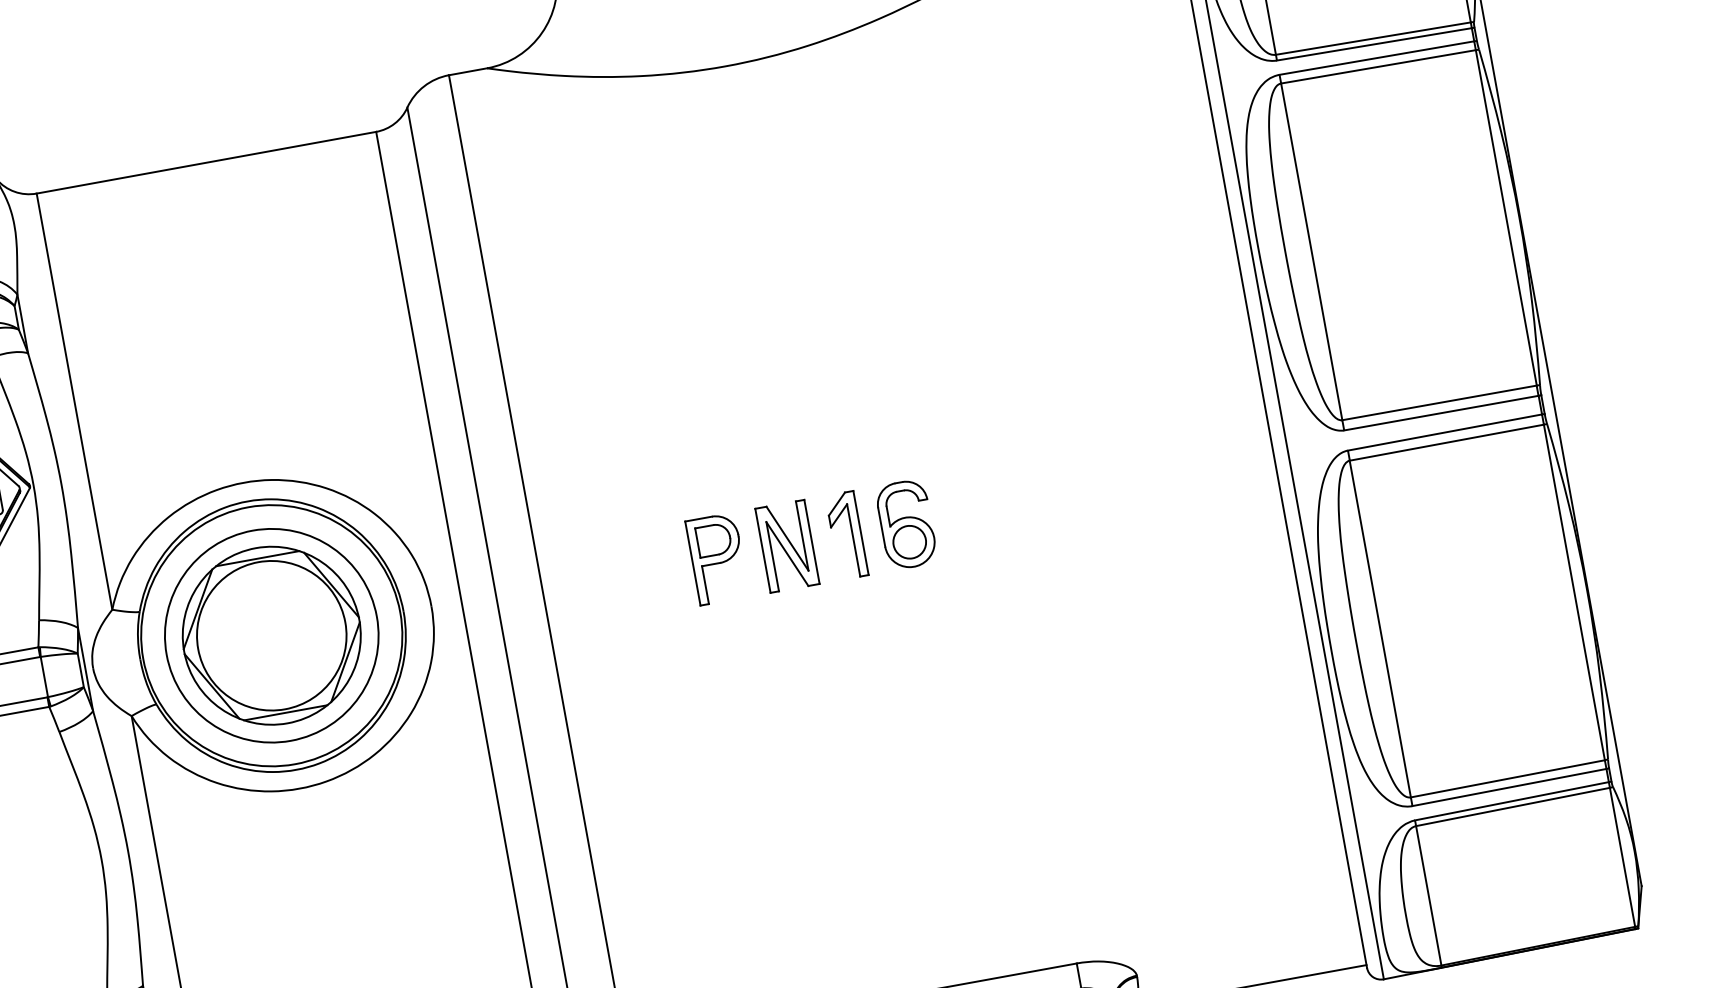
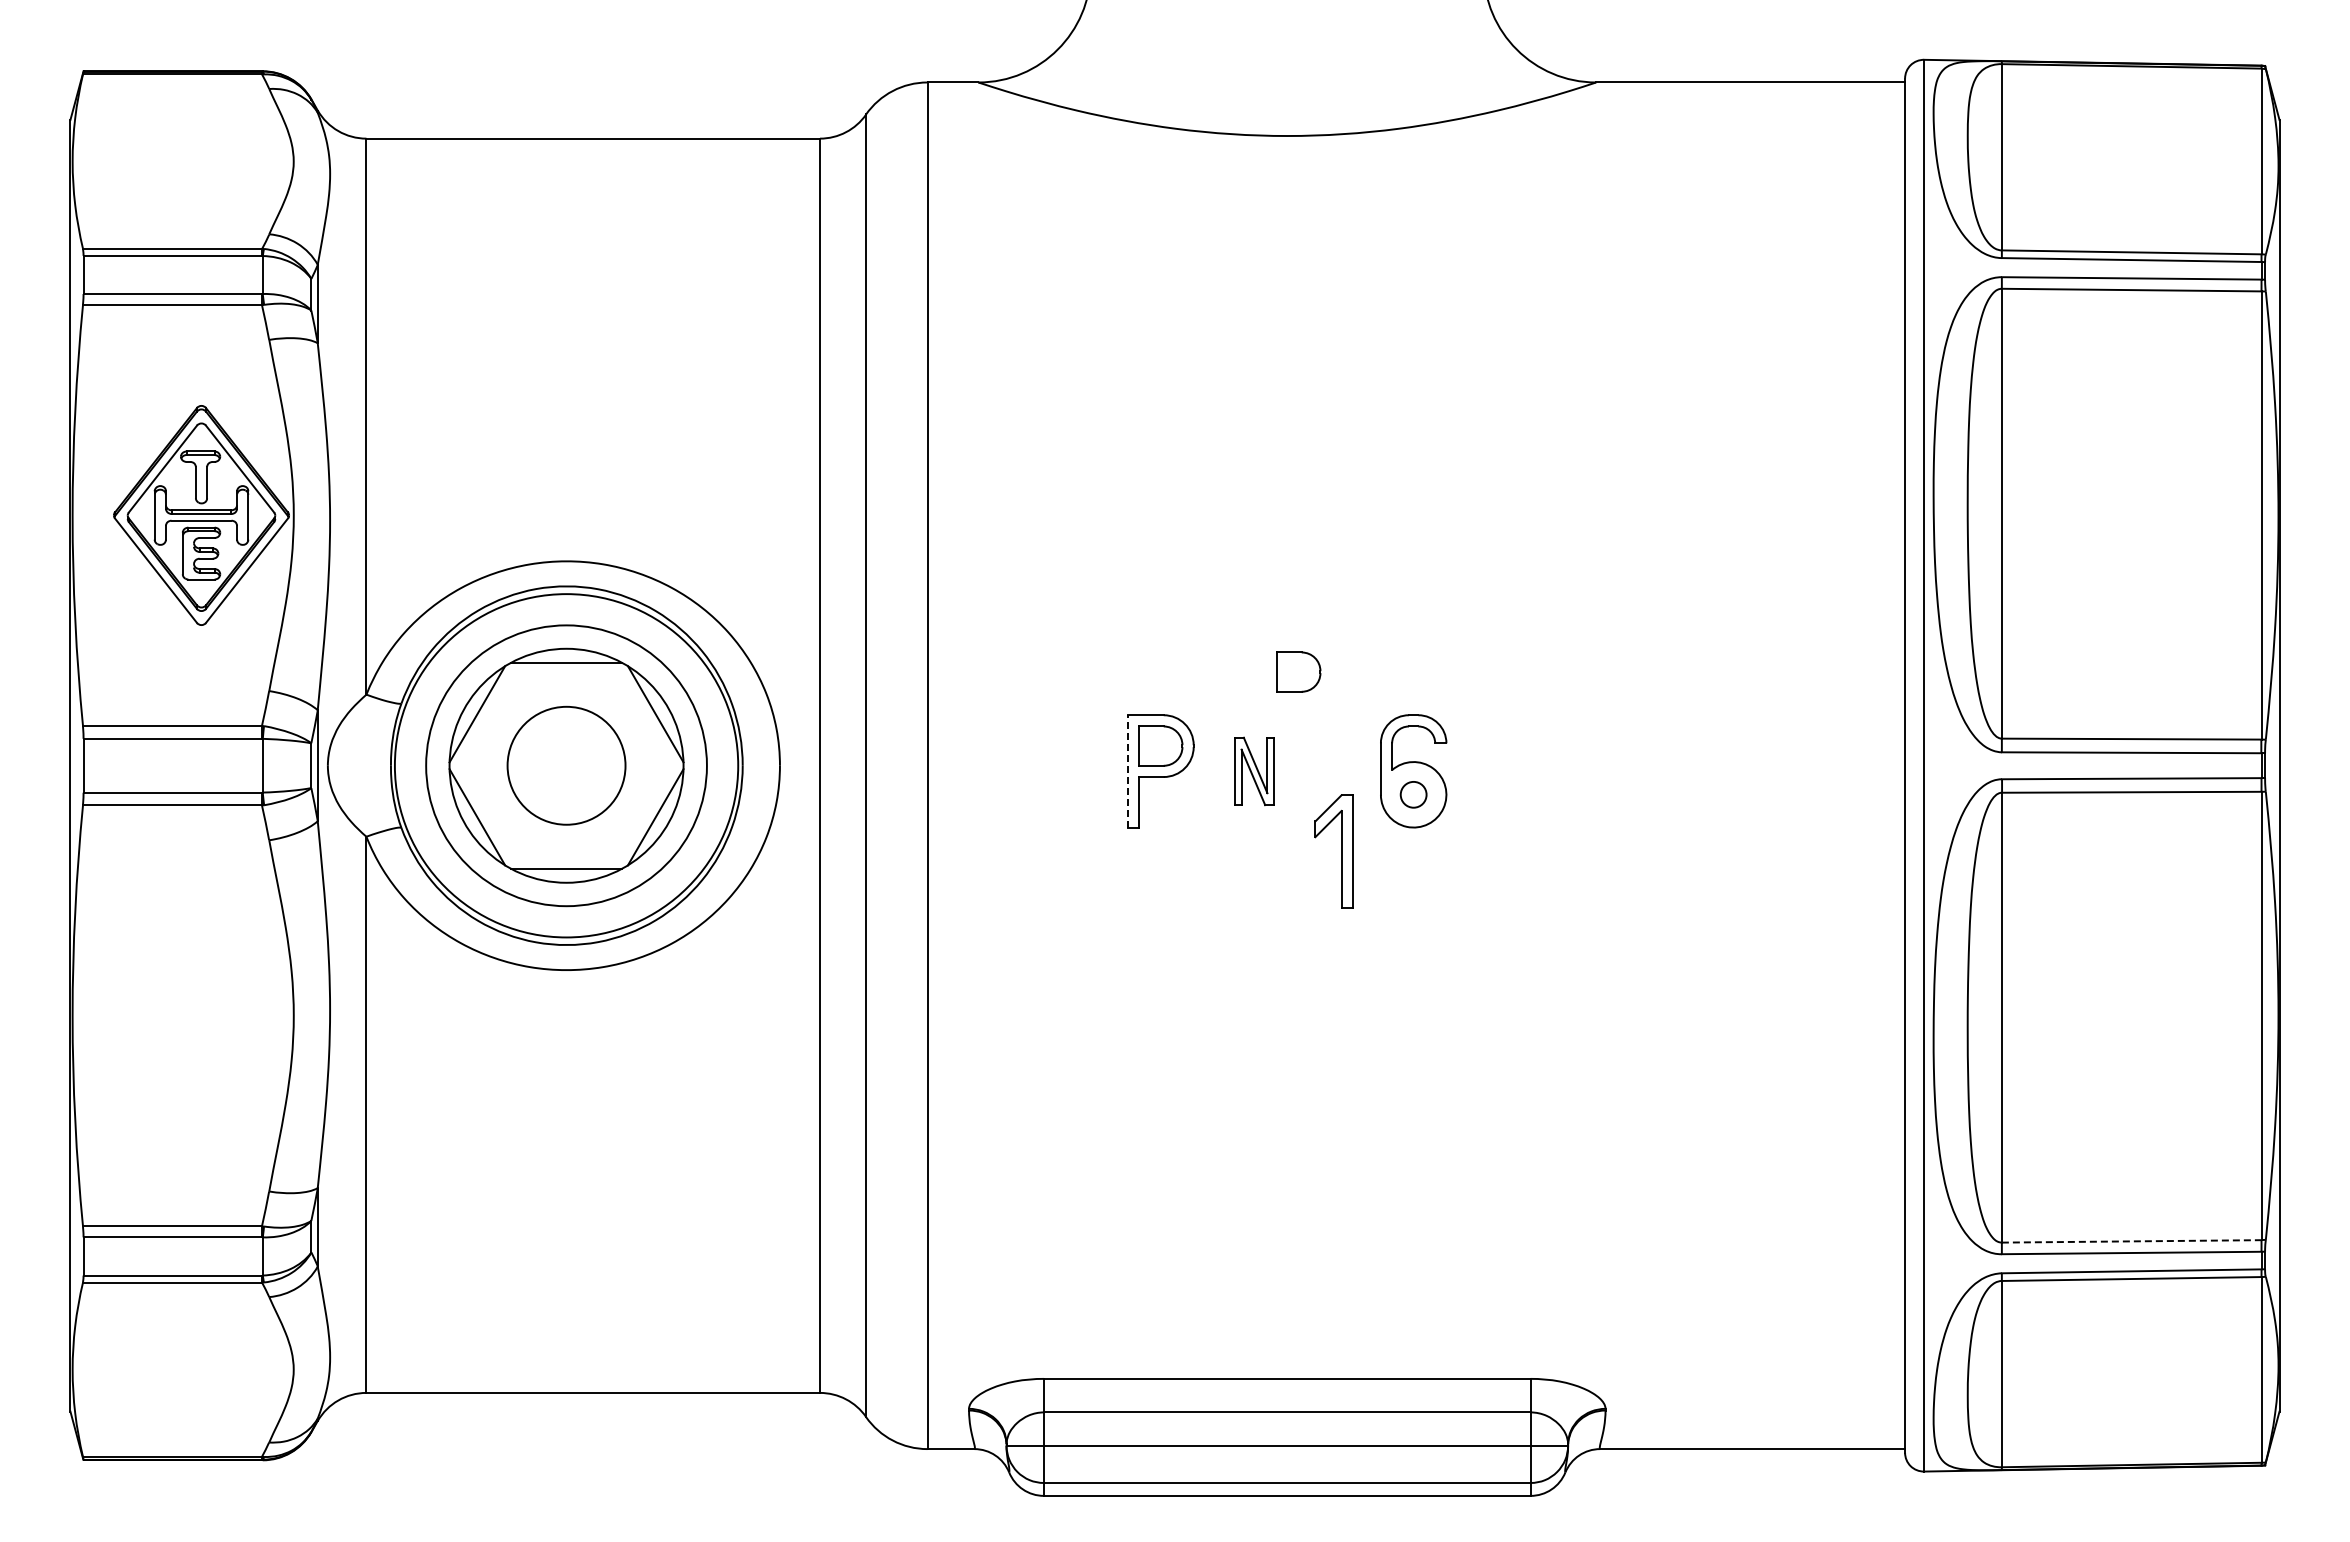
part: (806, 465) -> (1298, 671), added
part: (852, 534) -> (1341, 851), moved
circle: (909, 542) -> (1413, 794), size x0.6
part: (787, 546) -> (1254, 771), size x0.6
line: (693, 562) -> (1128, 770), solid -> dashed
circle: (271, 635) -> (566, 765), size x0.6
line: (1507, 778) -> (2131, 1241), solid -> dashed

